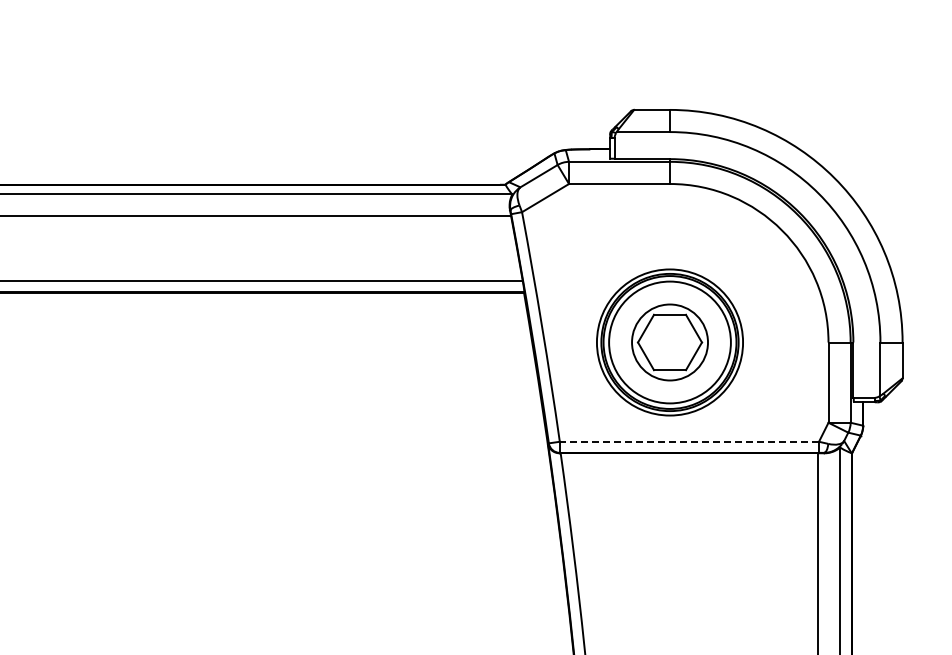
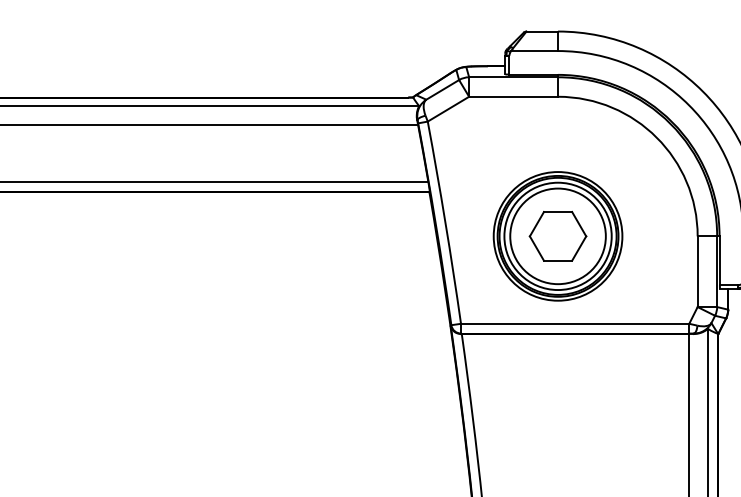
circle: (669, 342) -> (557, 236), size x1.43
line: (689, 441) -> (575, 323), dashed -> solid

